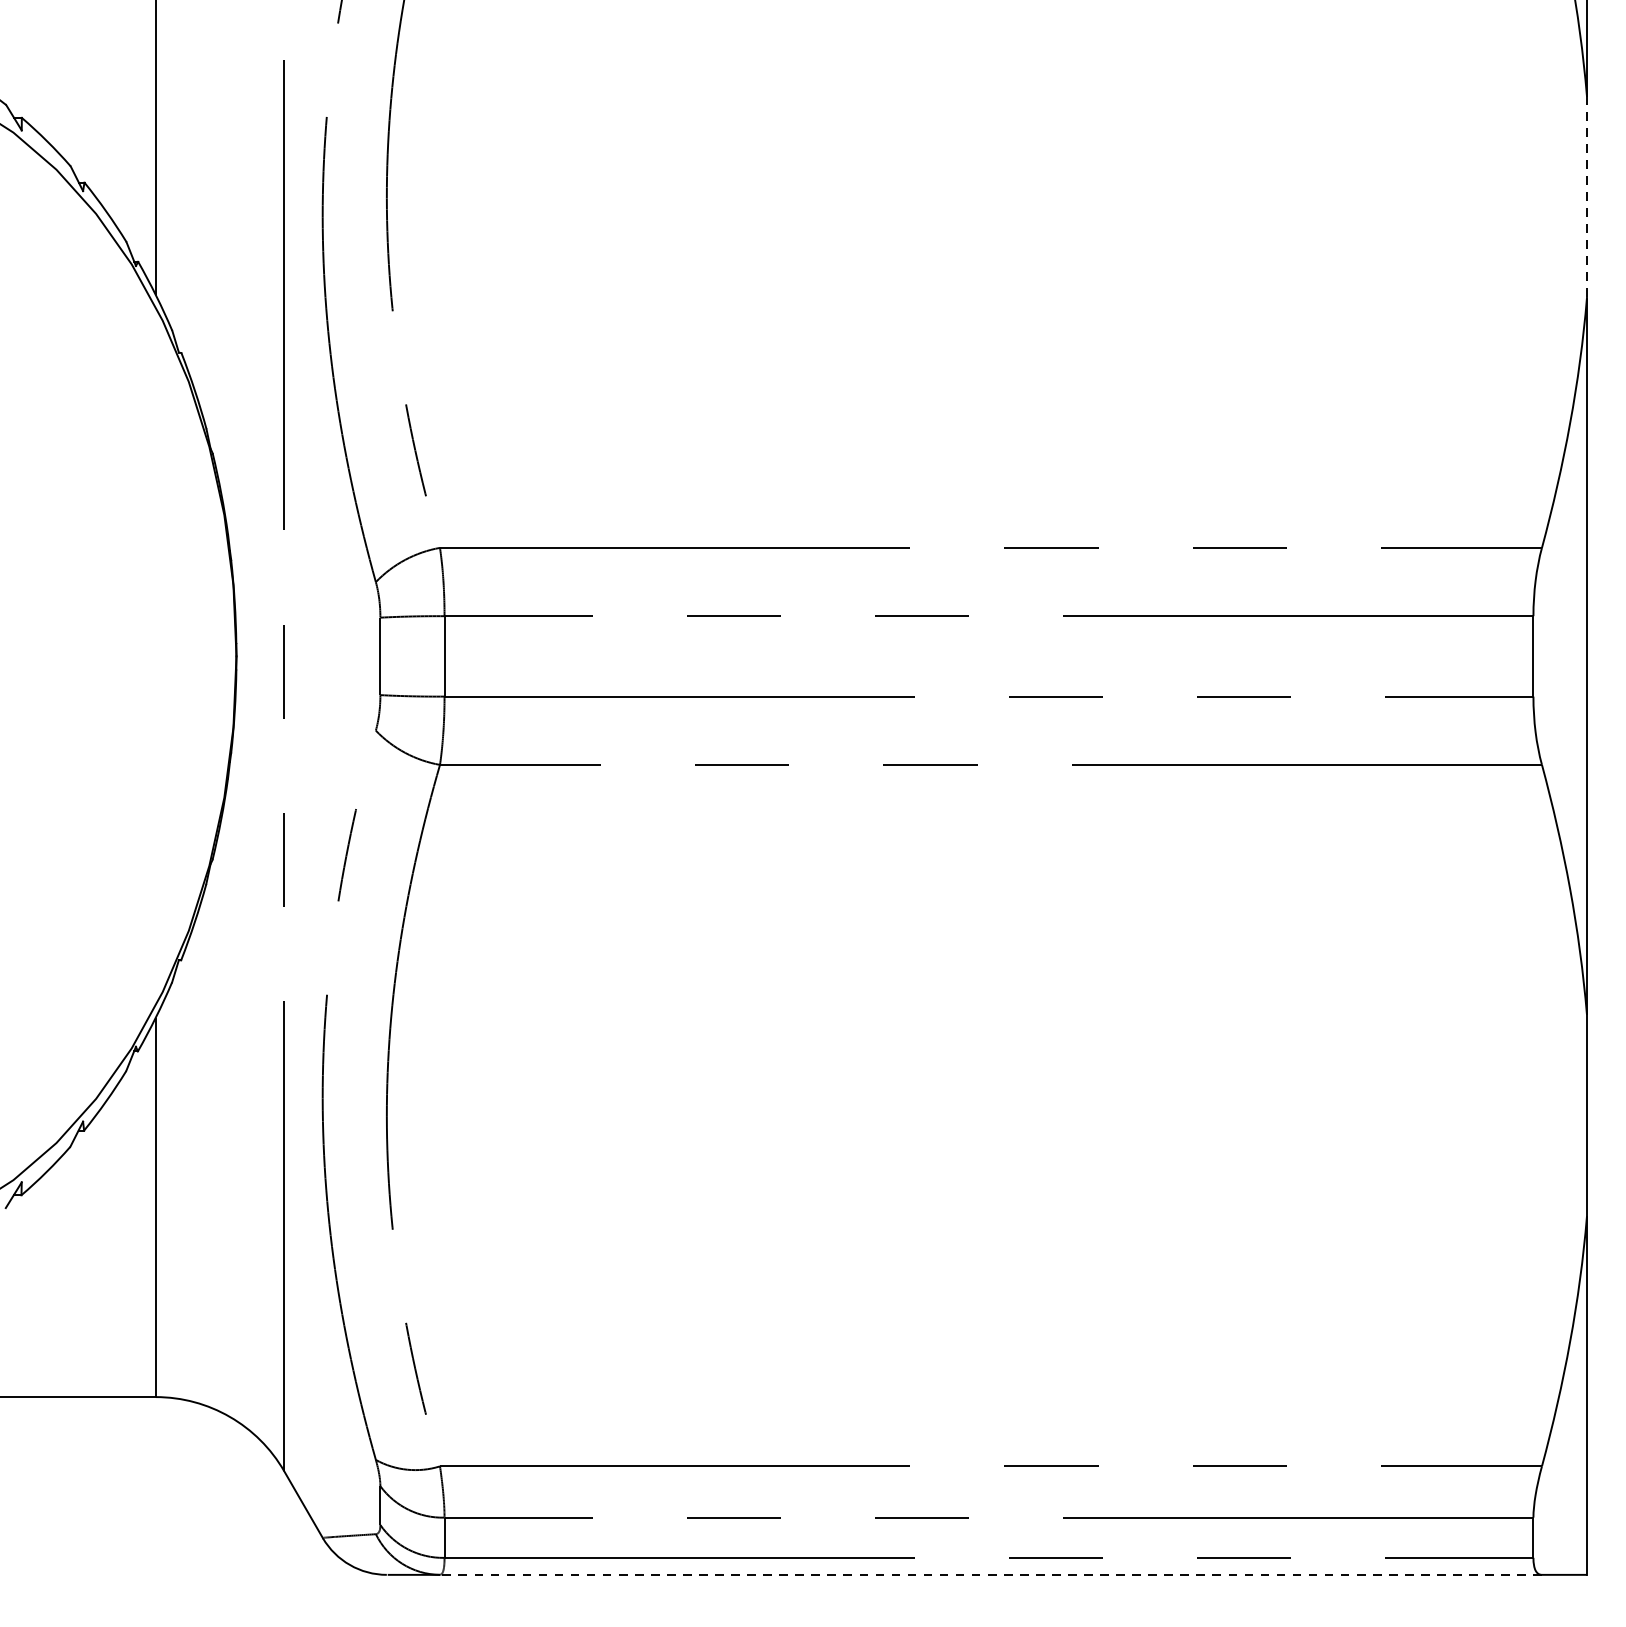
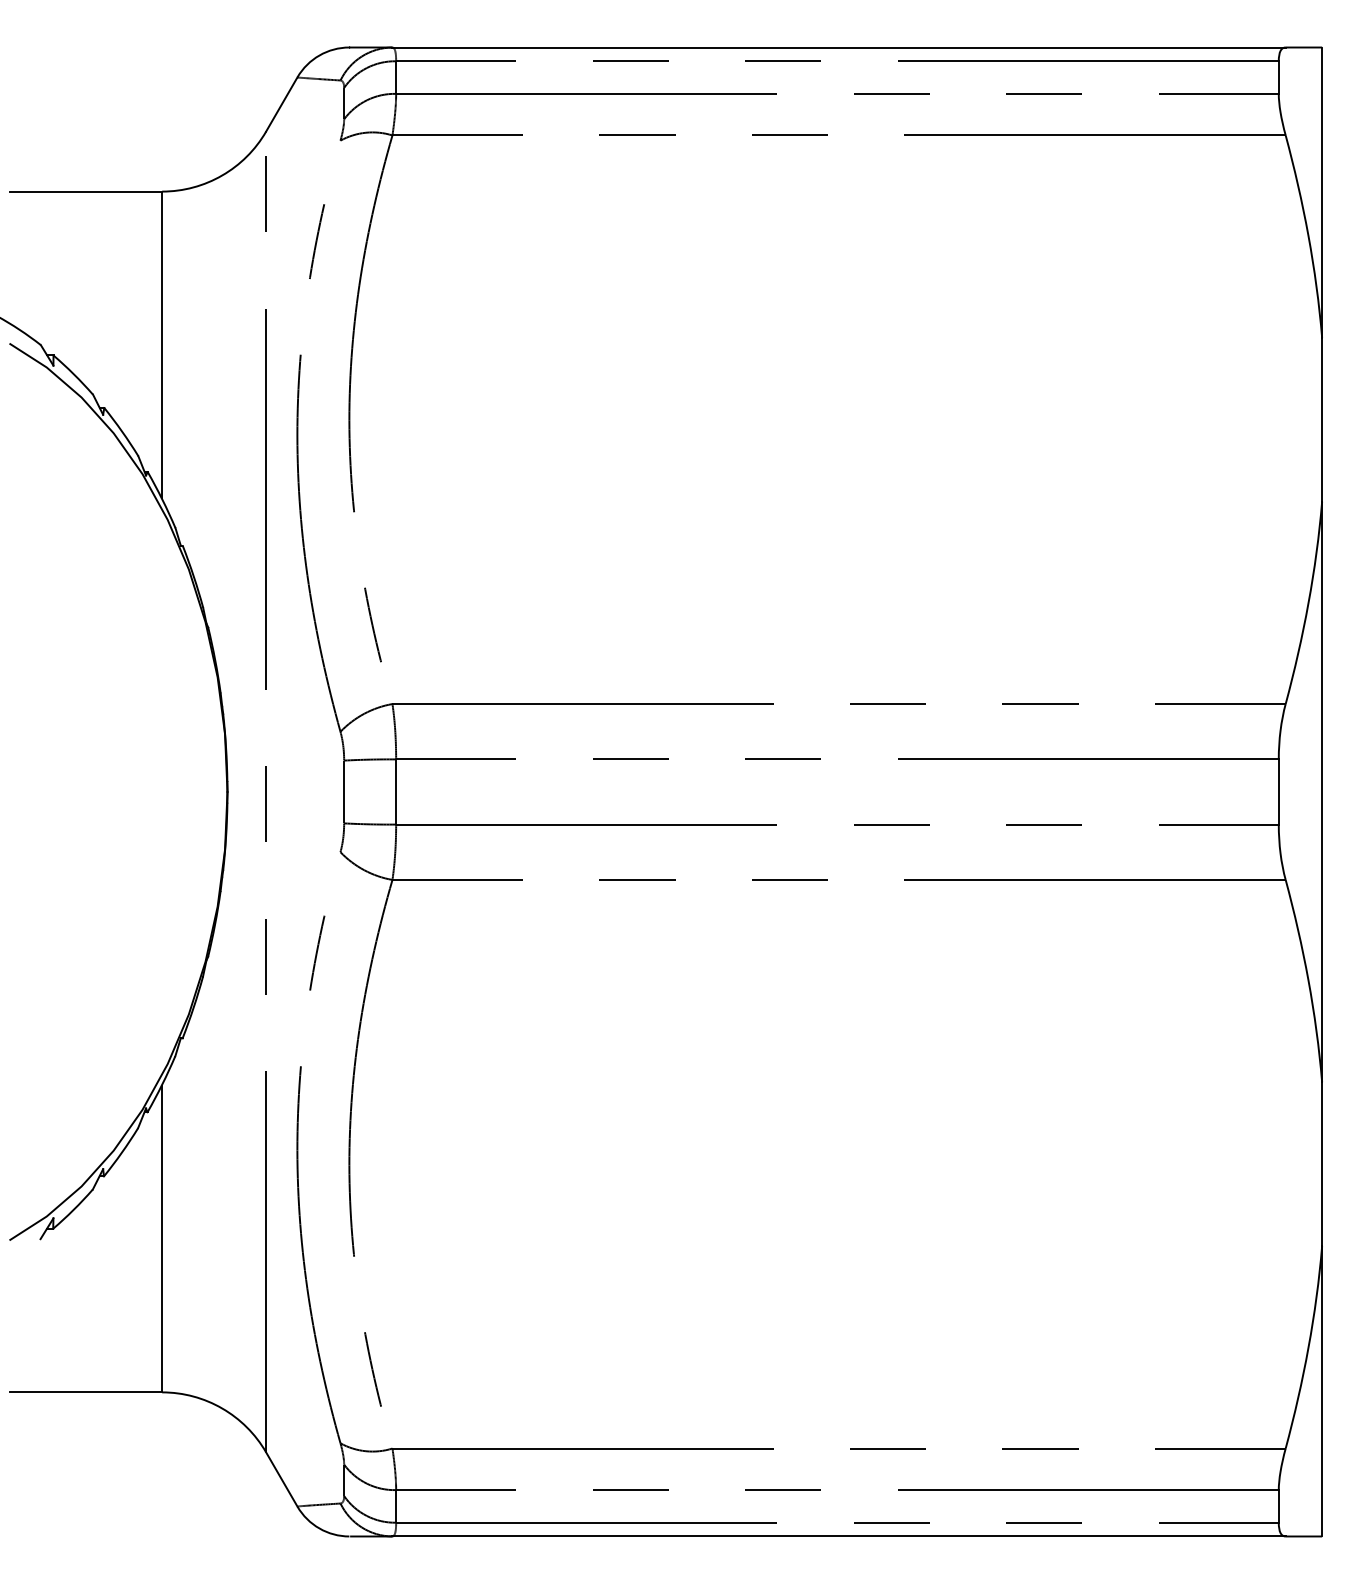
line: (1587, 198) -> (1322, 420), dashed -> solid
line: (991, 1574) -> (839, 1536), dashed -> solid

